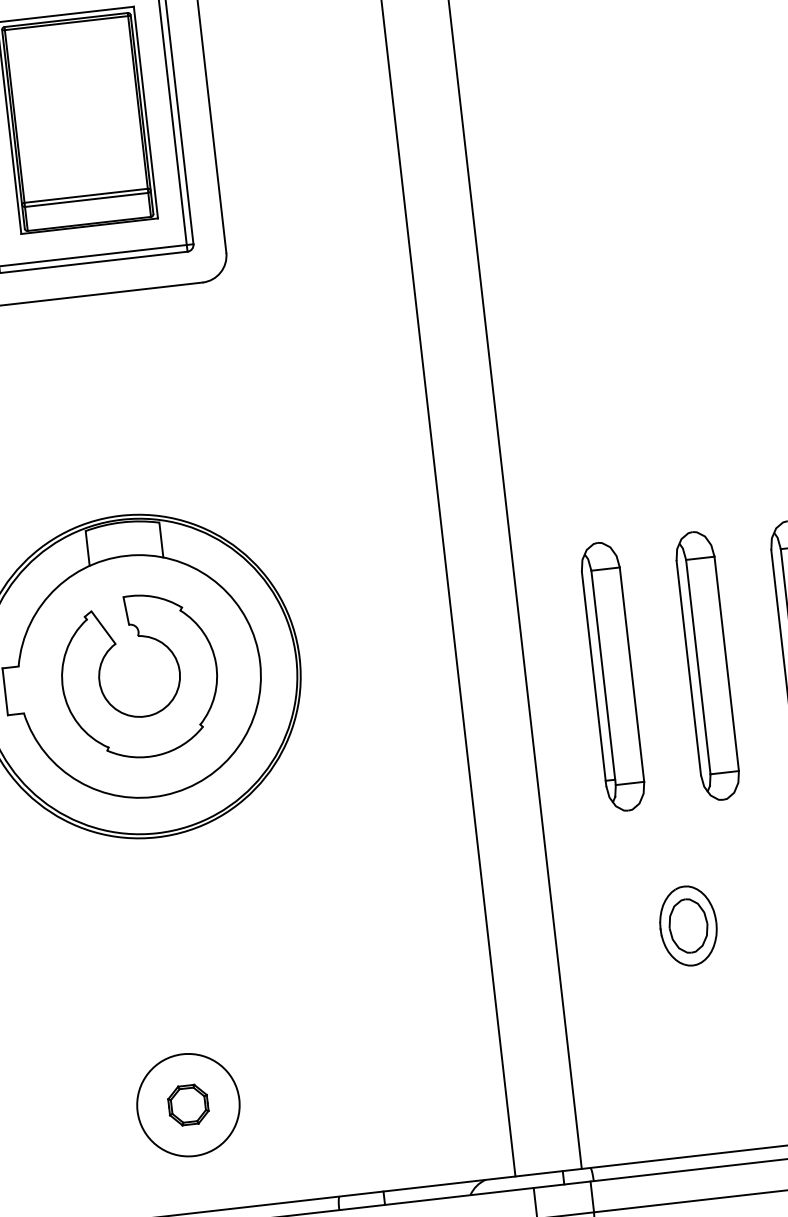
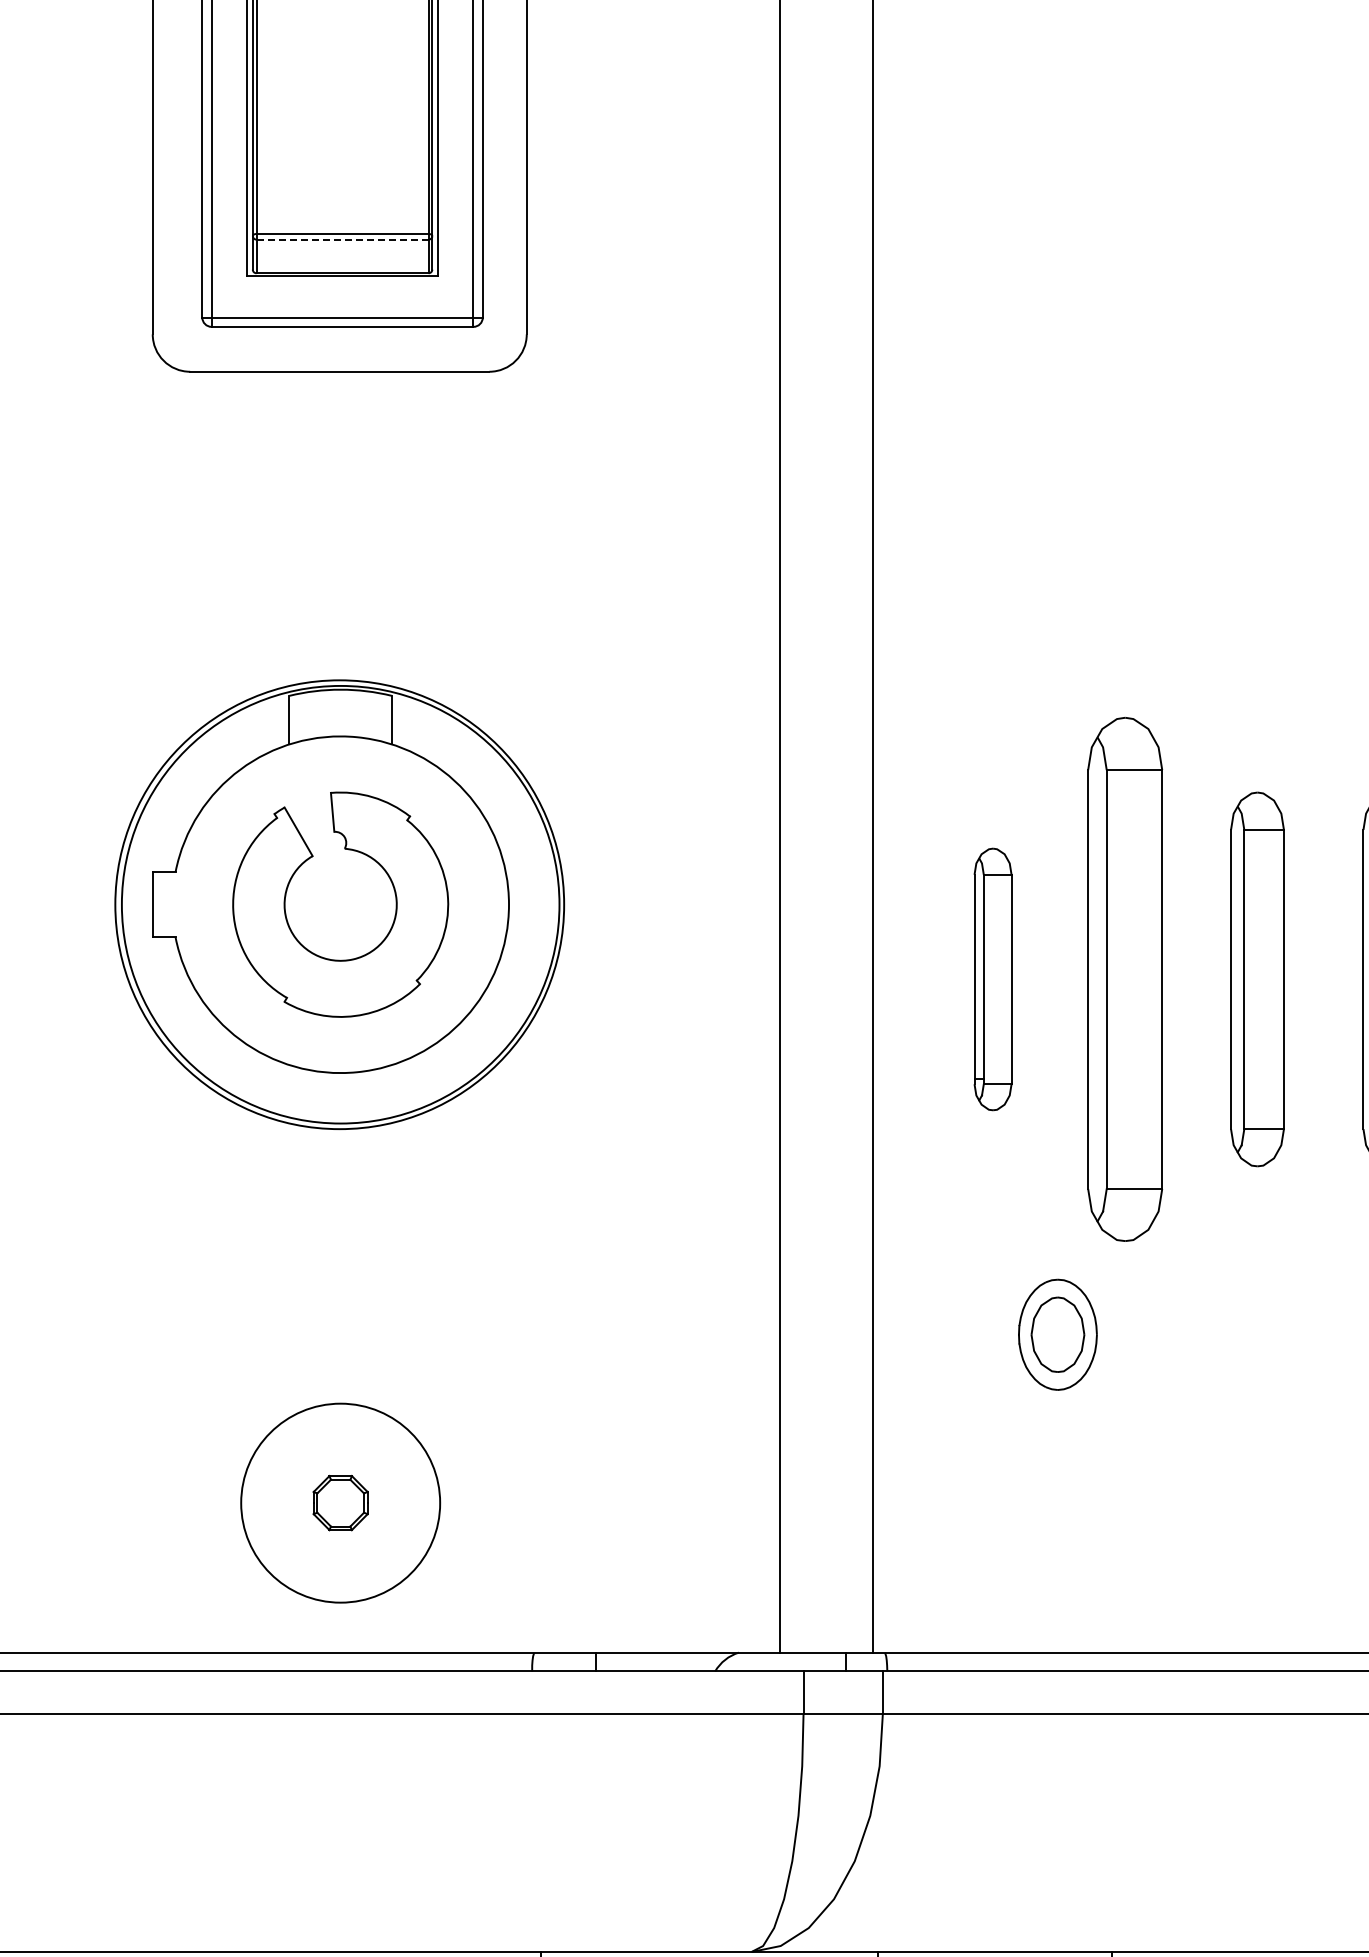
line: (86, 199) -> (342, 239), solid -> dashed
part: (707, 665) -> (1125, 979), size x1.4
part: (612, 676) -> (992, 979), size x0.7
circle: (188, 1105) -> (340, 1503), size x1.4

